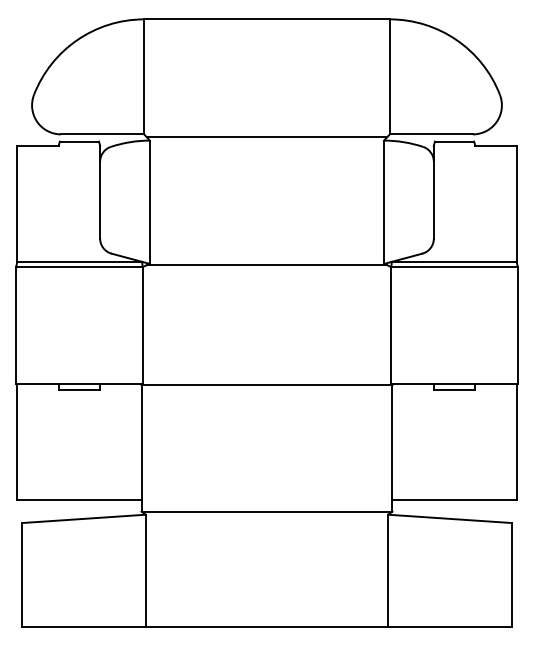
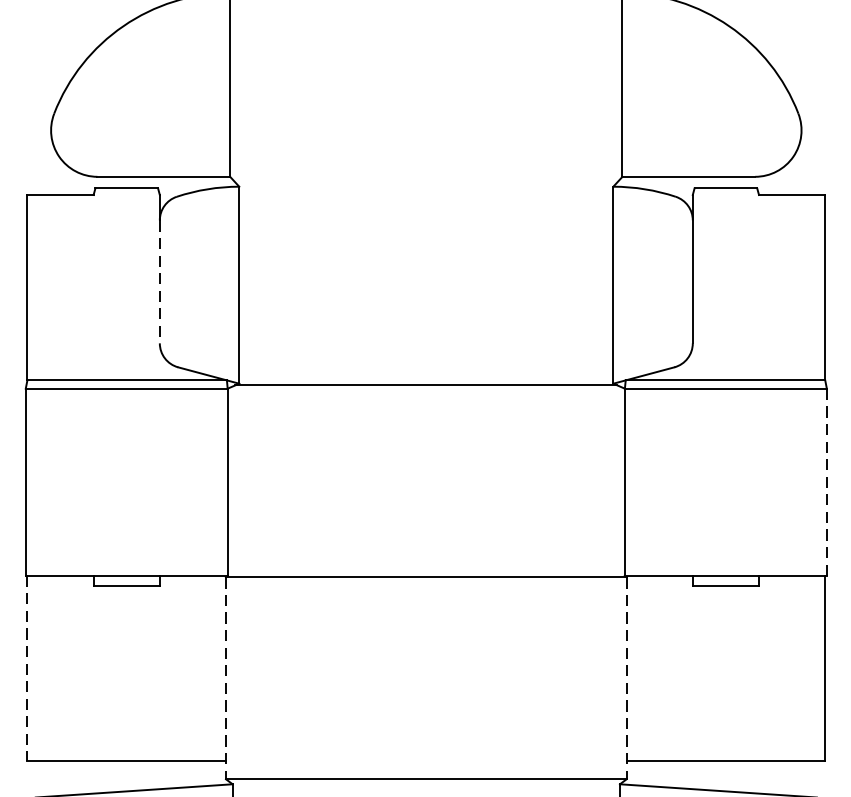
line: (266, 137) -> (425, 181), removed
line: (100, 200) -> (160, 282), solid -> dashed
line: (517, 325) -> (826, 482), solid -> dashed
line: (17, 442) -> (27, 668), solid -> dashed
line: (141, 448) -> (225, 678), solid -> dashed
line: (392, 448) -> (626, 678), solid -> dashed

